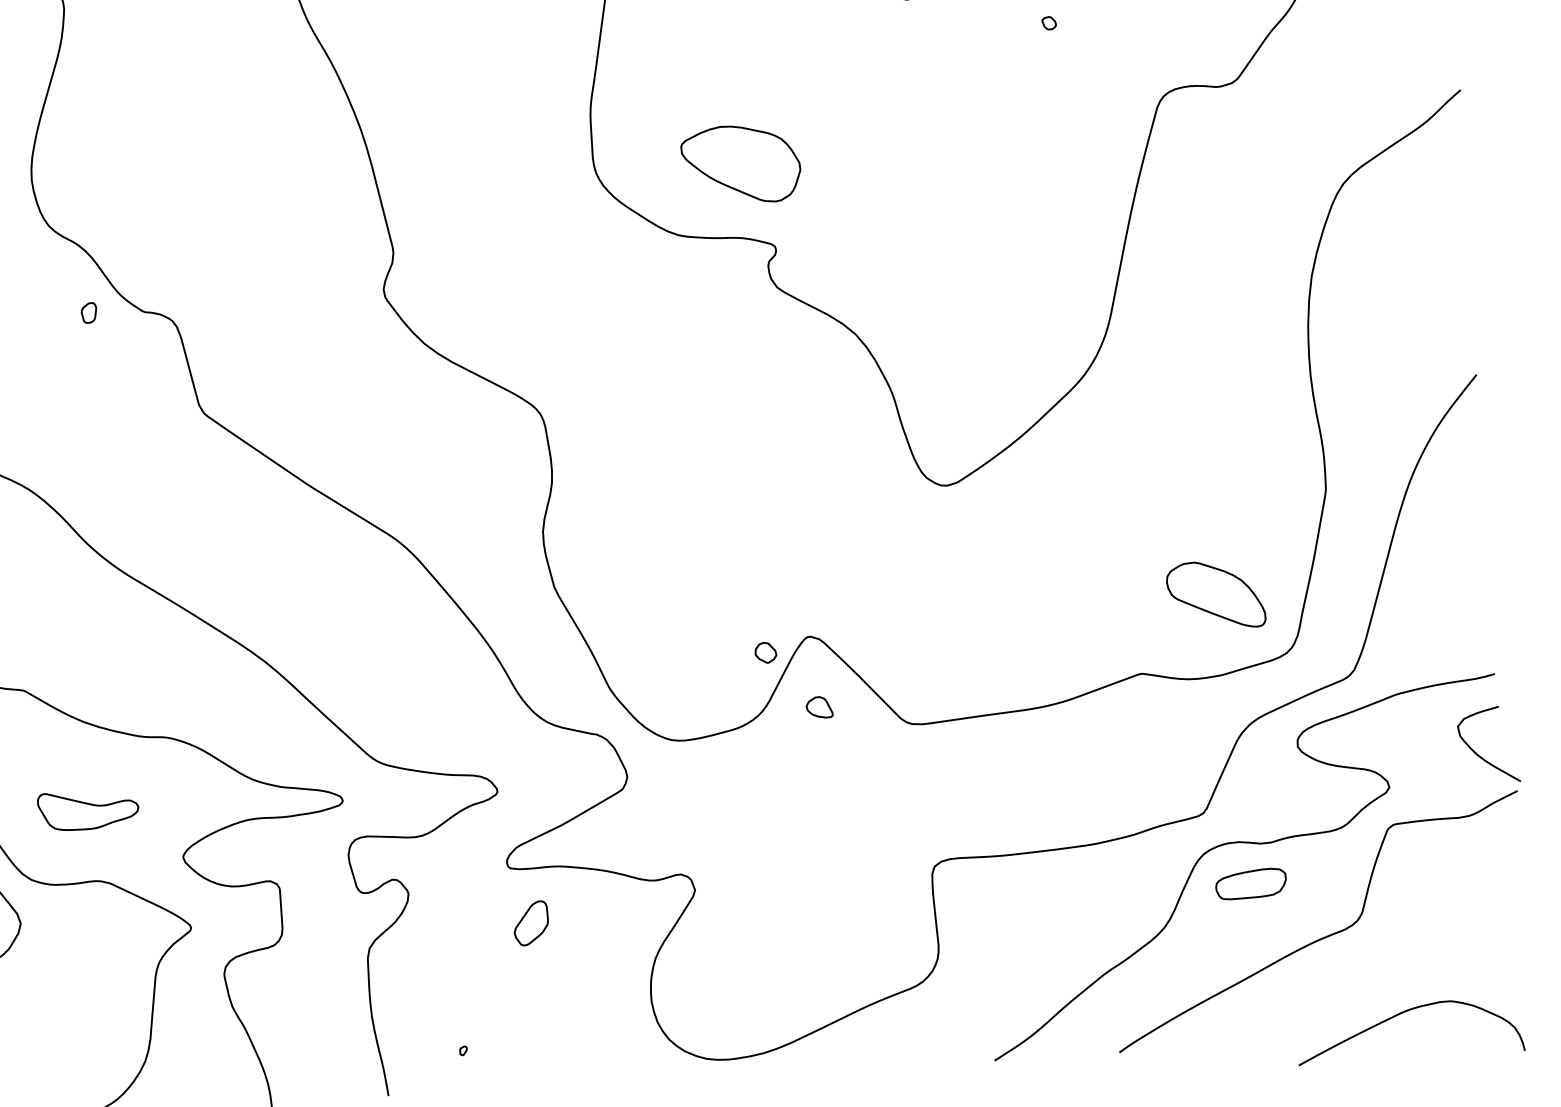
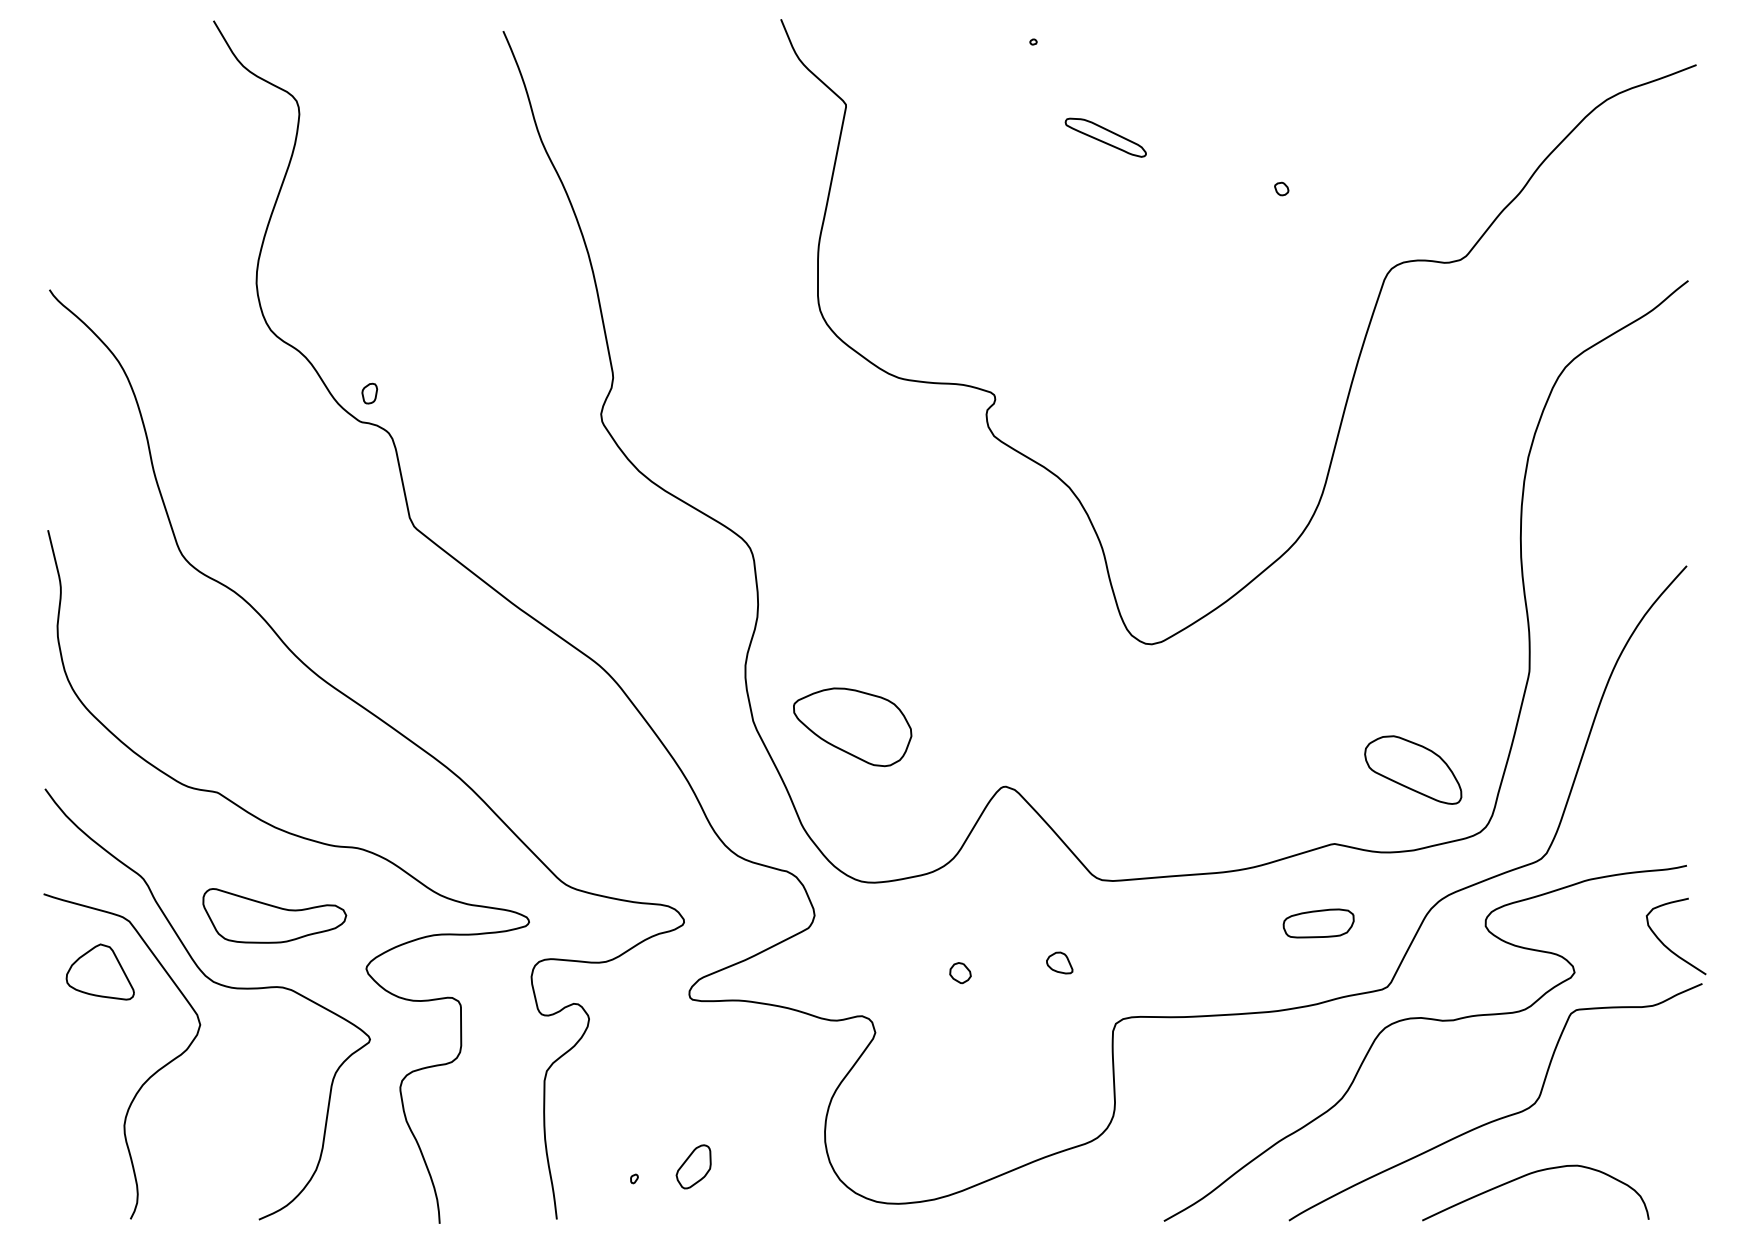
part: (741, 164) -> (852, 727), moved
part: (88, 312) -> (369, 393), moved
part: (765, 653) -> (960, 973), moved
part: (819, 707) -> (1059, 962), moved
part: (88, 809) -> (274, 915), size x1.43
part: (1250, 884) -> (1318, 923), moved
part: (530, 923) -> (693, 1166), moved
curve: (1402, 1014) -> (1528, 1175), moved

